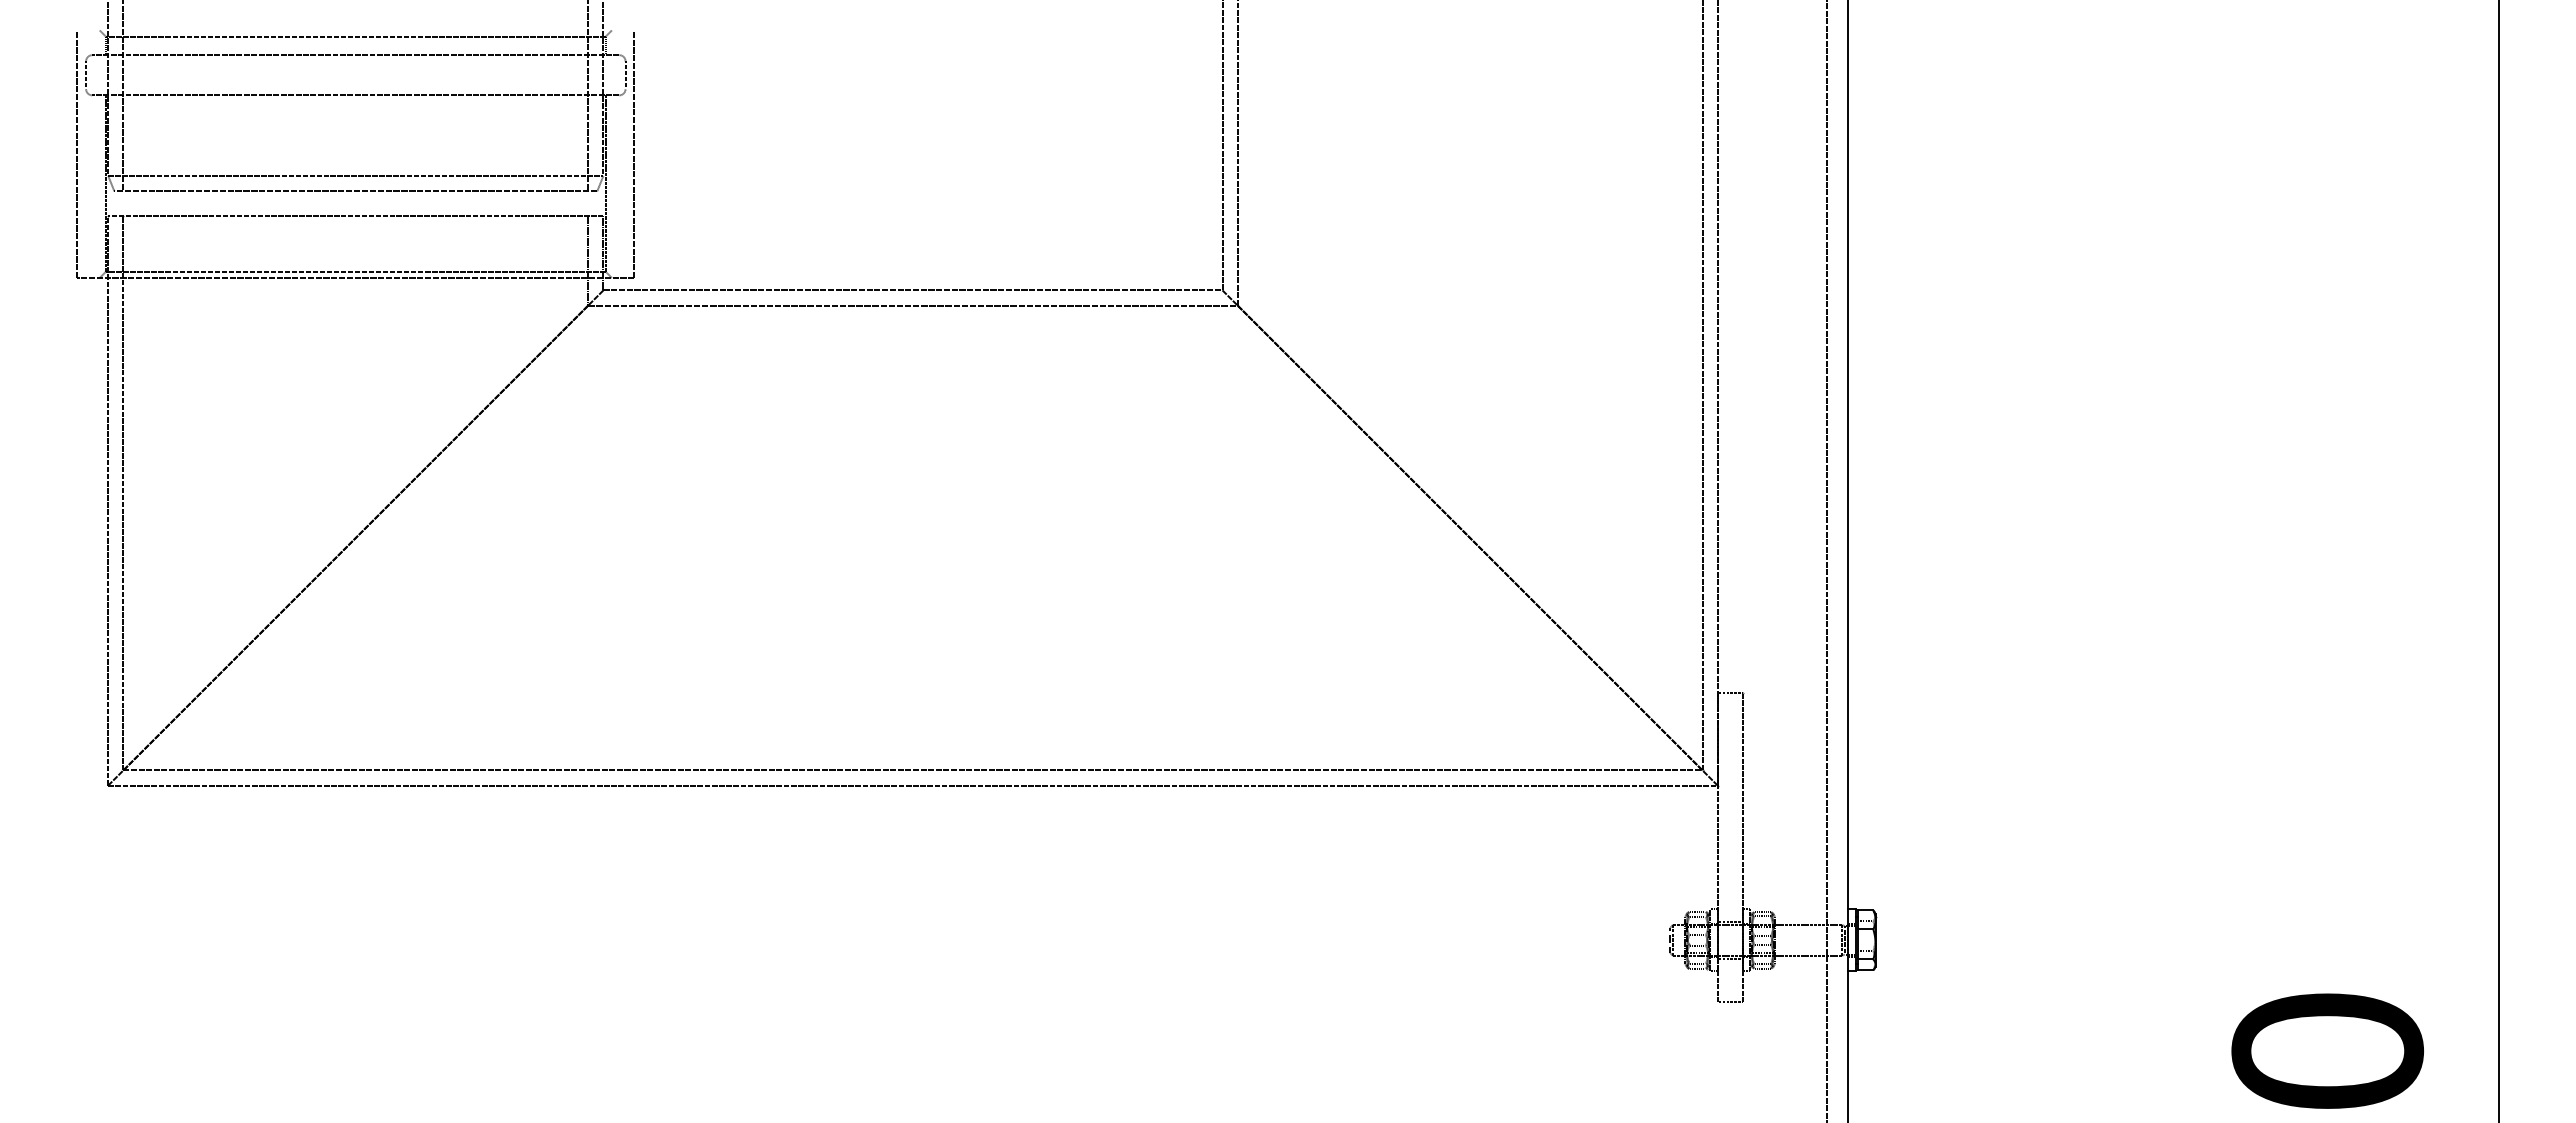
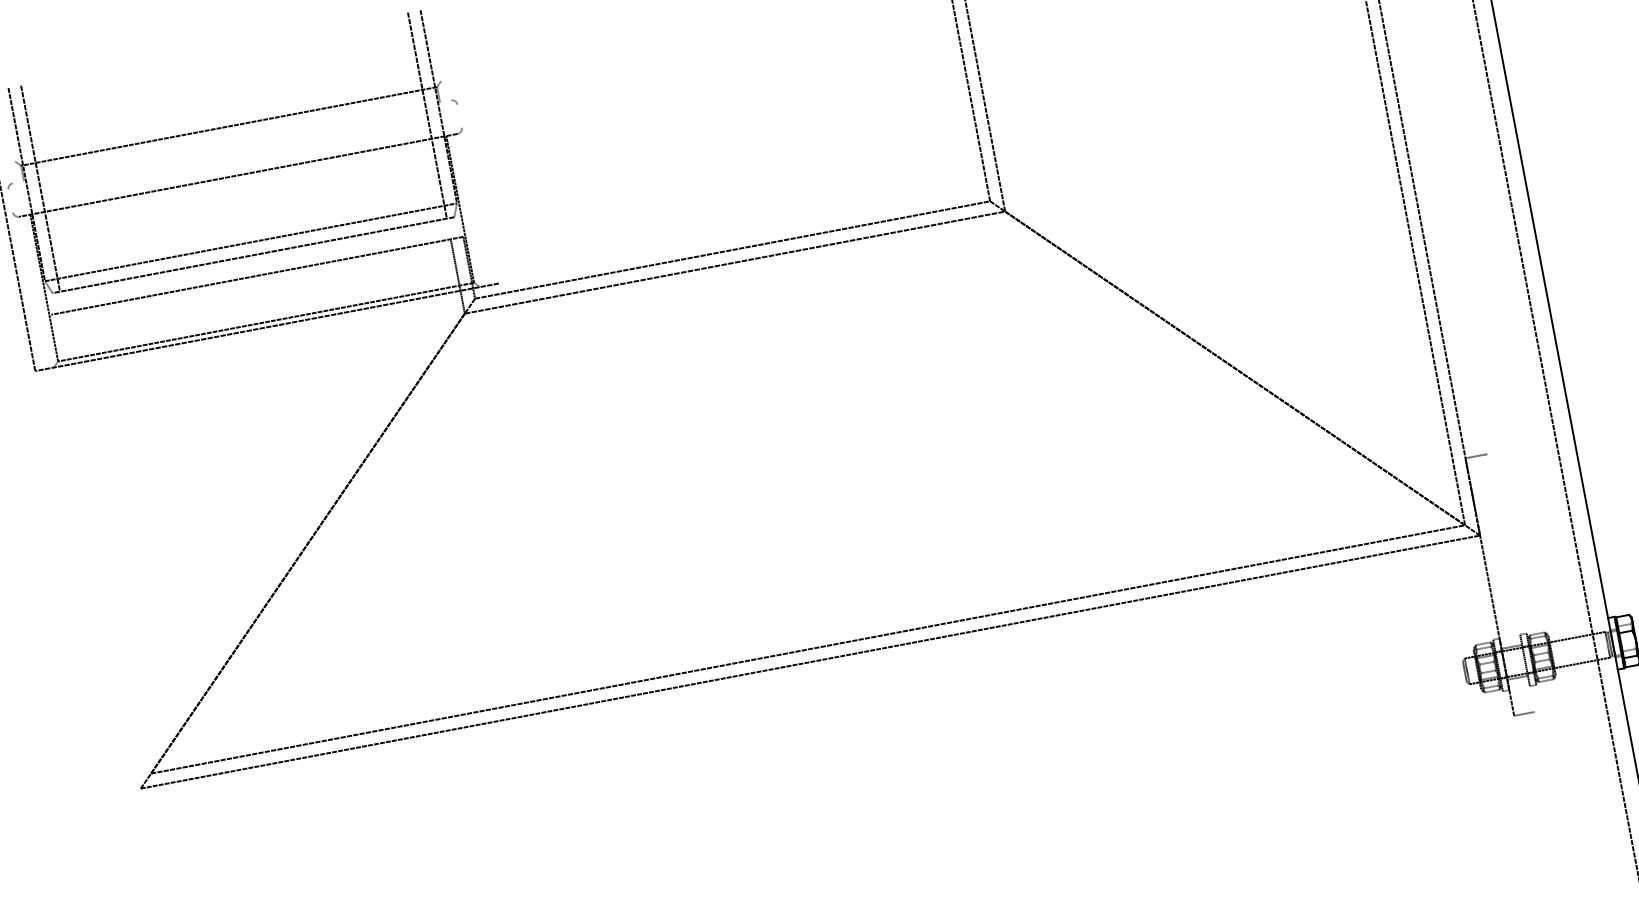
line: (355, 55) -> (231, 142), removed
line: (86, 75) -> (11, 201), removed
line: (625, 75) -> (459, 116), removed
line: (634, 154) -> (479, 180), removed
line: (123, 493) -> (107, 543), removed
line: (108, 500) -> (96, 551), removed
line: (1742, 847) -> (1510, 583), removed

